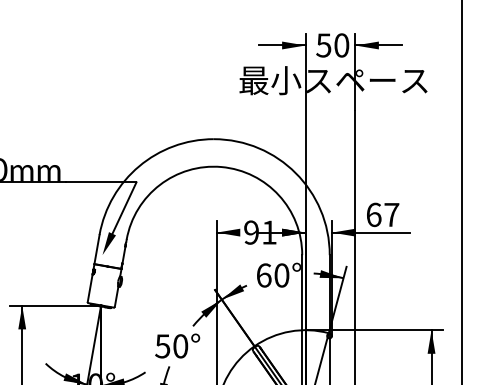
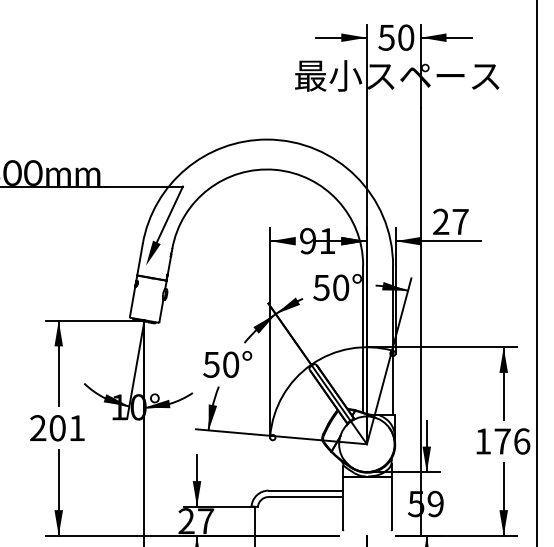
text: (374, 214) -> (441, 221), 67 -> 27
text: (263, 275) -> (321, 287), 60° -> 50°

